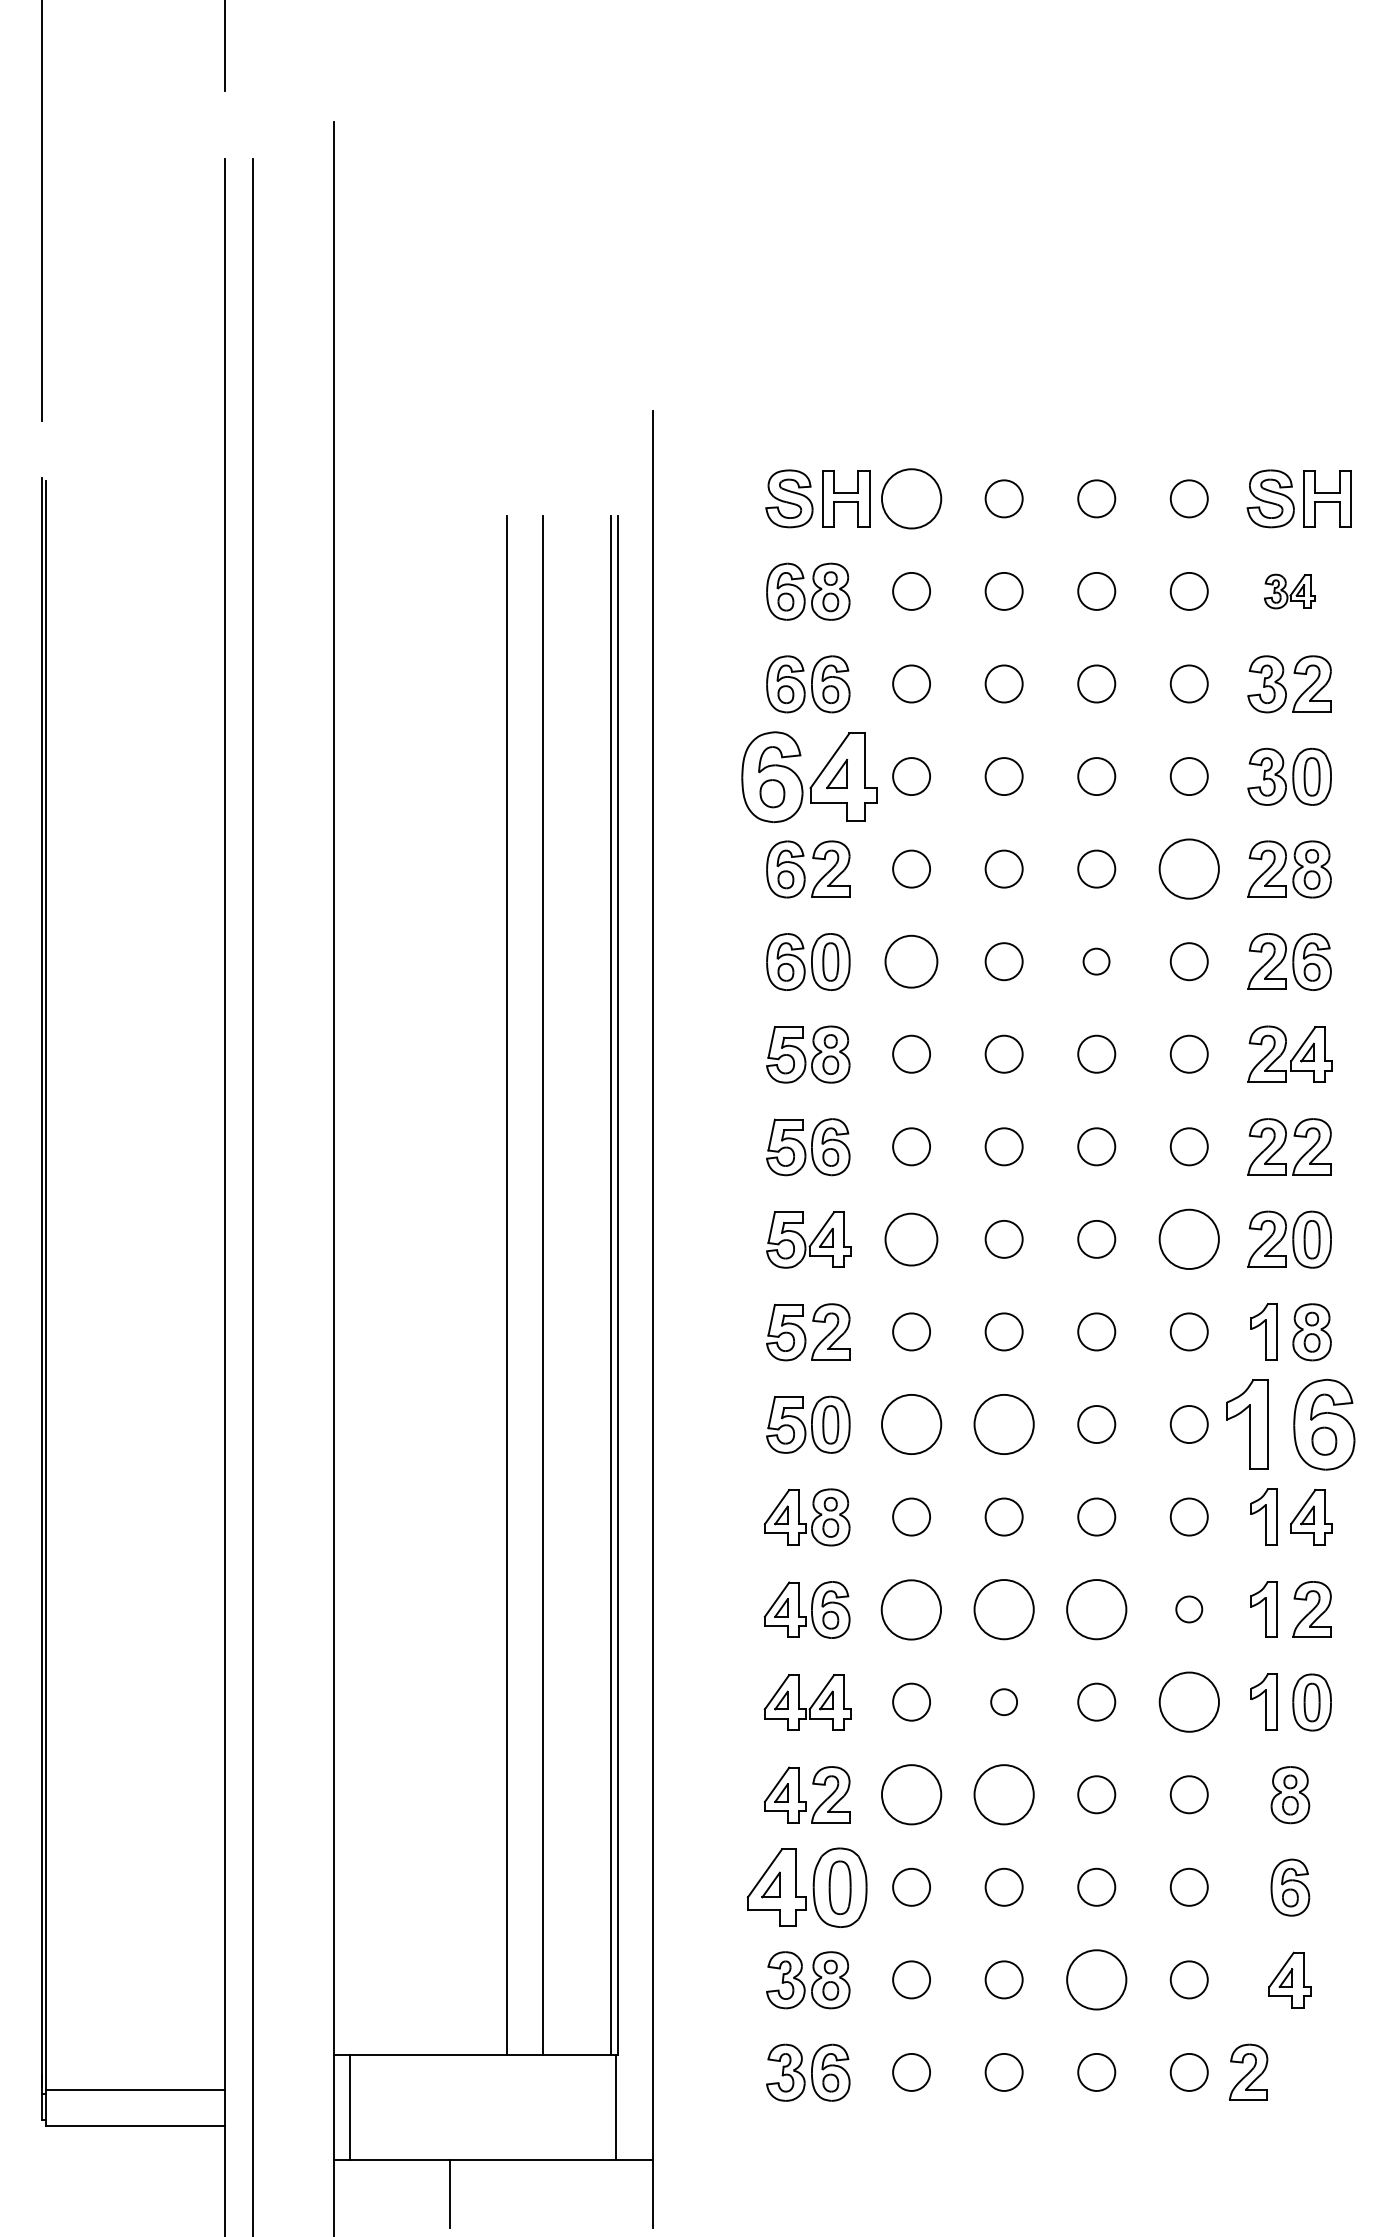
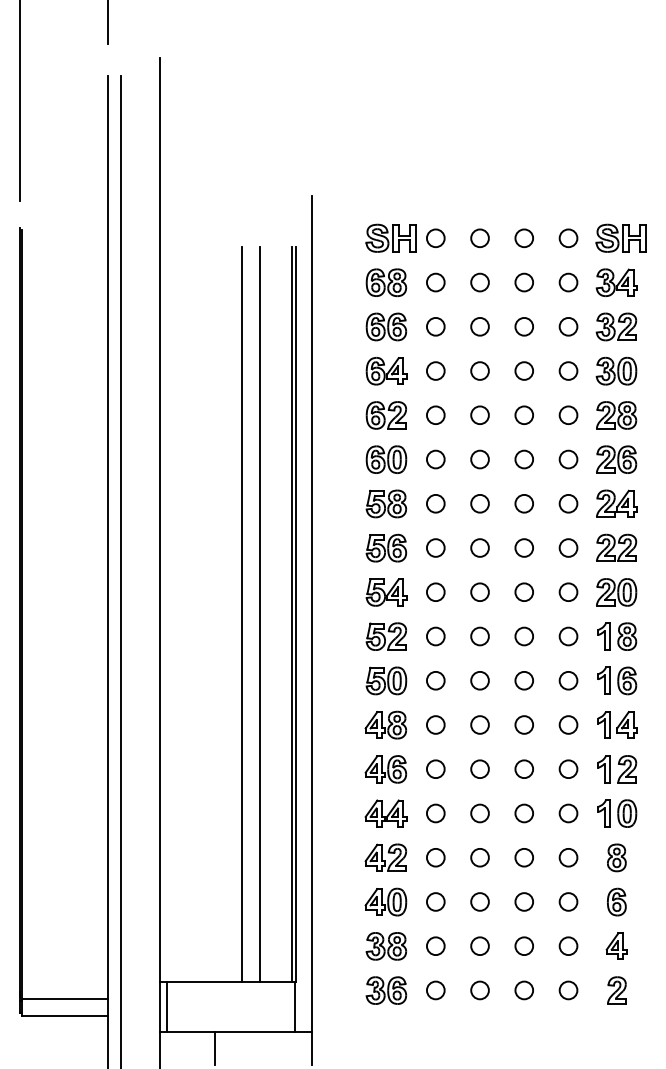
circle: (910, 499) -> (435, 238), size x0.62
part: (1289, 591) -> (616, 282), size x1.67
part: (808, 775) -> (386, 370), size x0.62
circle: (1189, 869) -> (568, 415), size x0.62
circle: (910, 961) -> (435, 459), size x0.71
circle: (1095, 961) -> (523, 459), size x1.43
circle: (910, 1237) -> (435, 591), size x0.71
circle: (1189, 1239) -> (568, 592), size x0.62
circle: (910, 1423) -> (435, 680), size x0.62
circle: (1003, 1423) -> (479, 680), size x0.62
part: (1291, 1423) -> (617, 680), size x0.62
circle: (910, 1608) -> (435, 768), size x0.62
circle: (1189, 1608) -> (568, 768), size x1.43
circle: (1003, 1610) -> (479, 769), size x0.62
circle: (1097, 1610) -> (524, 769), size x0.62
circle: (1003, 1702) -> (479, 813), size x1.43
circle: (1189, 1702) -> (568, 813), size x0.62
circle: (910, 1794) -> (435, 857), size x0.62
circle: (1003, 1794) -> (479, 857), size x0.62
part: (806, 1886) -> (385, 901), size x0.71
circle: (1097, 1980) -> (524, 946), size x0.62
part: (1247, 2072) -> (616, 990), moved

